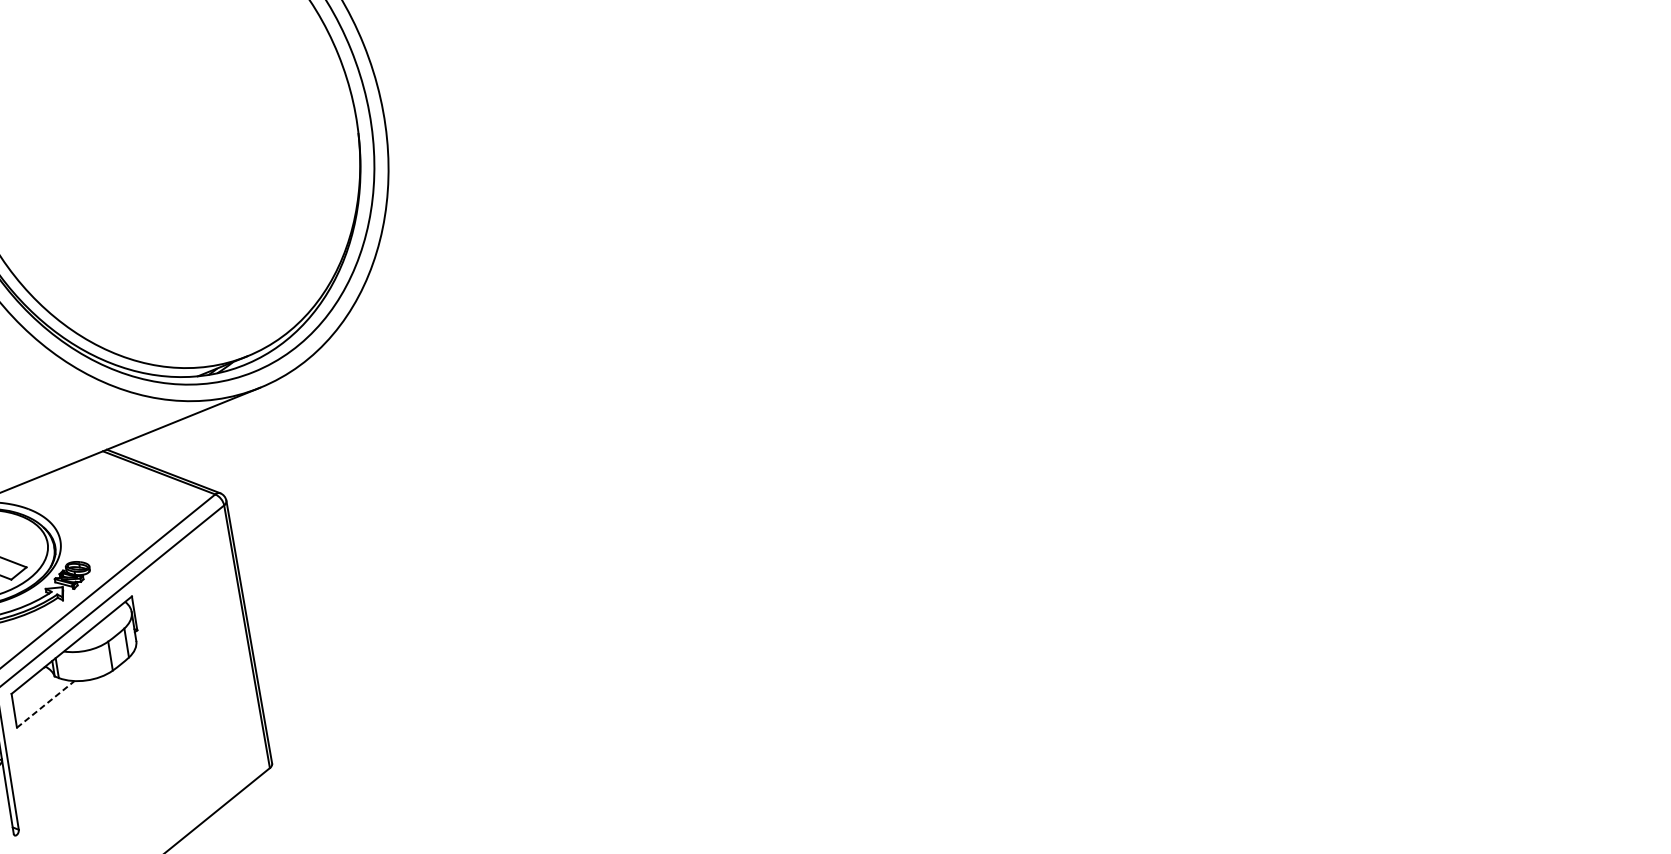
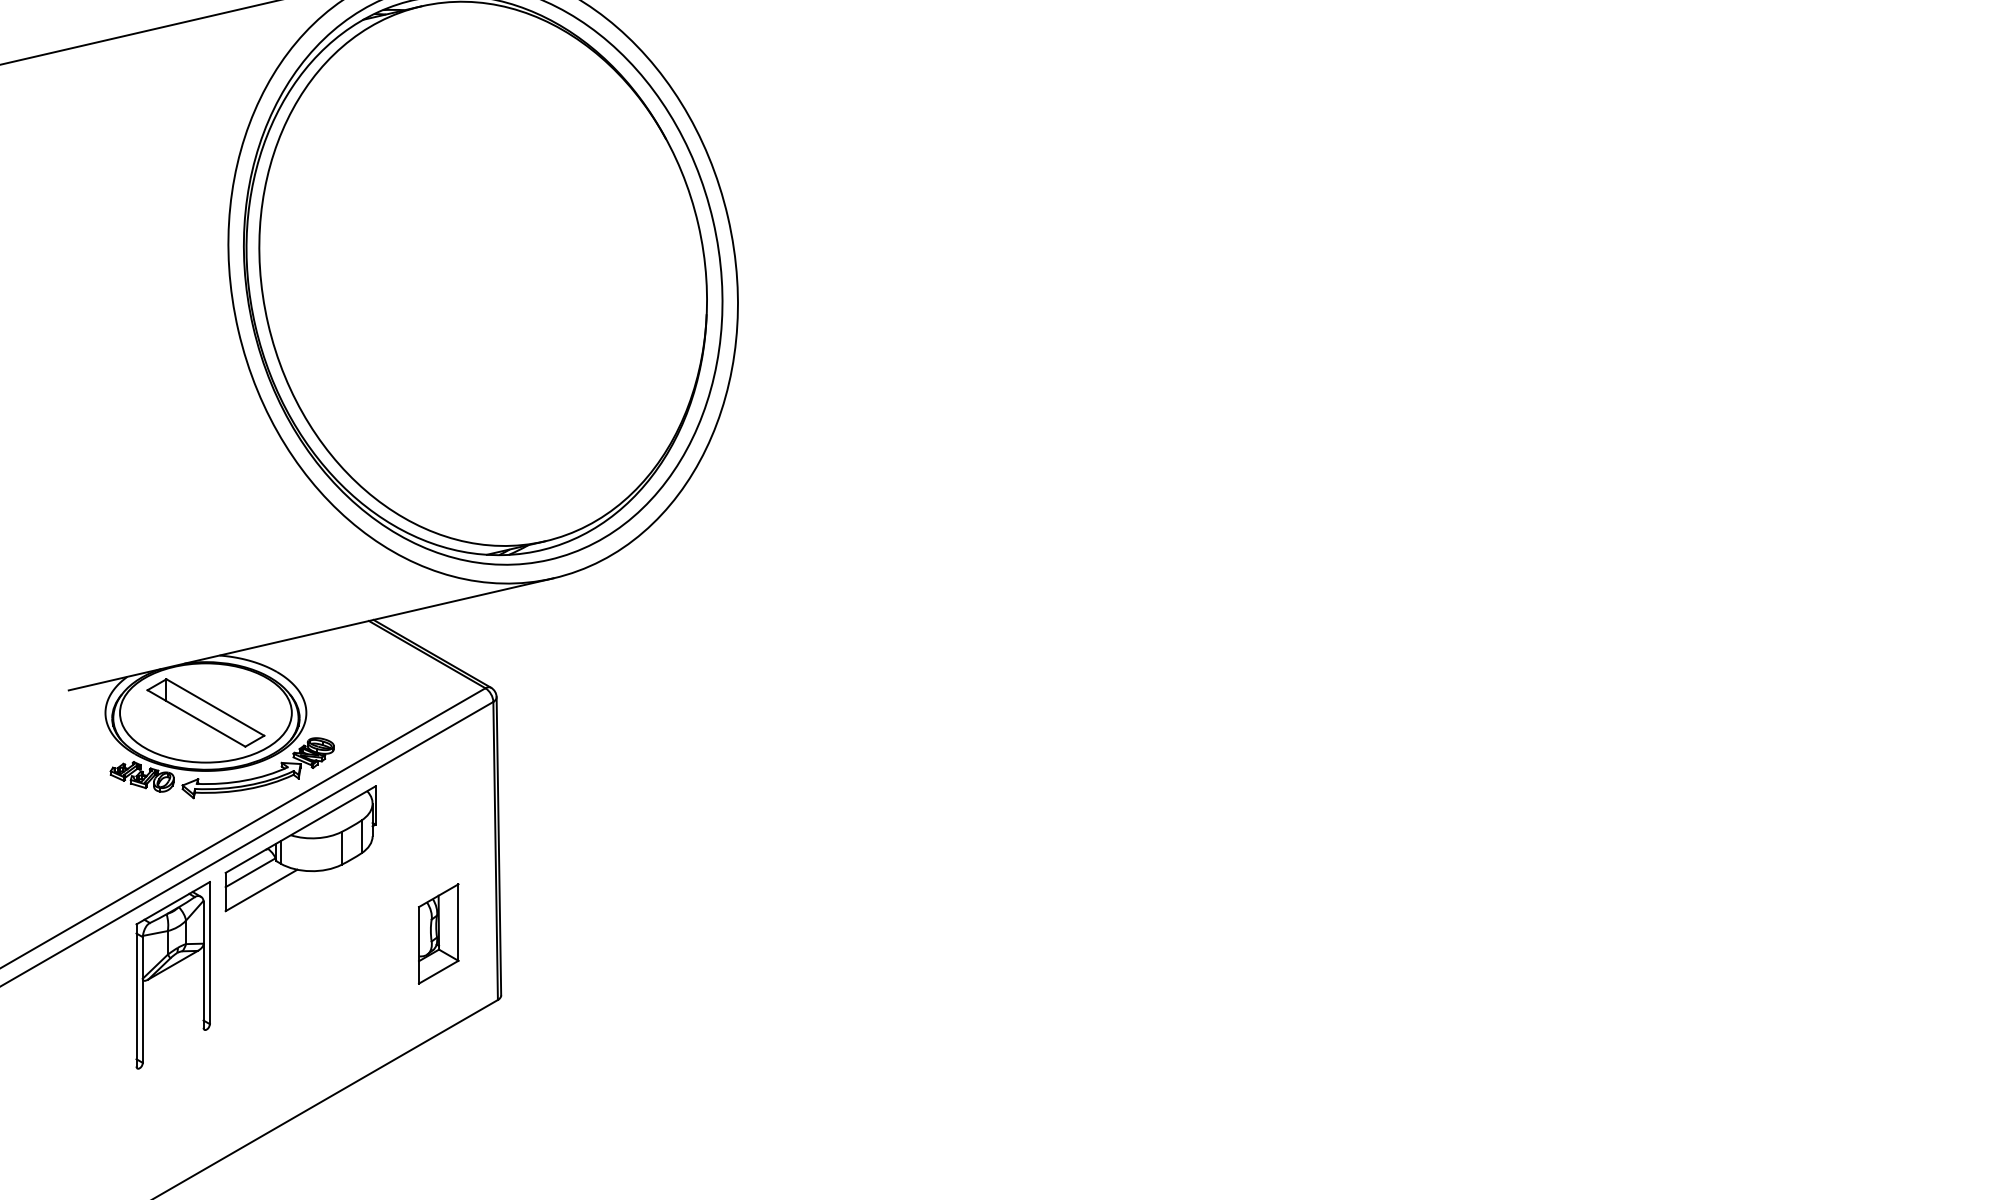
line: (33, 690) -> (250, 872), added
line: (45, 704) -> (261, 890), dashed -> solid
part: (208, 717) -> (438, 933), added

